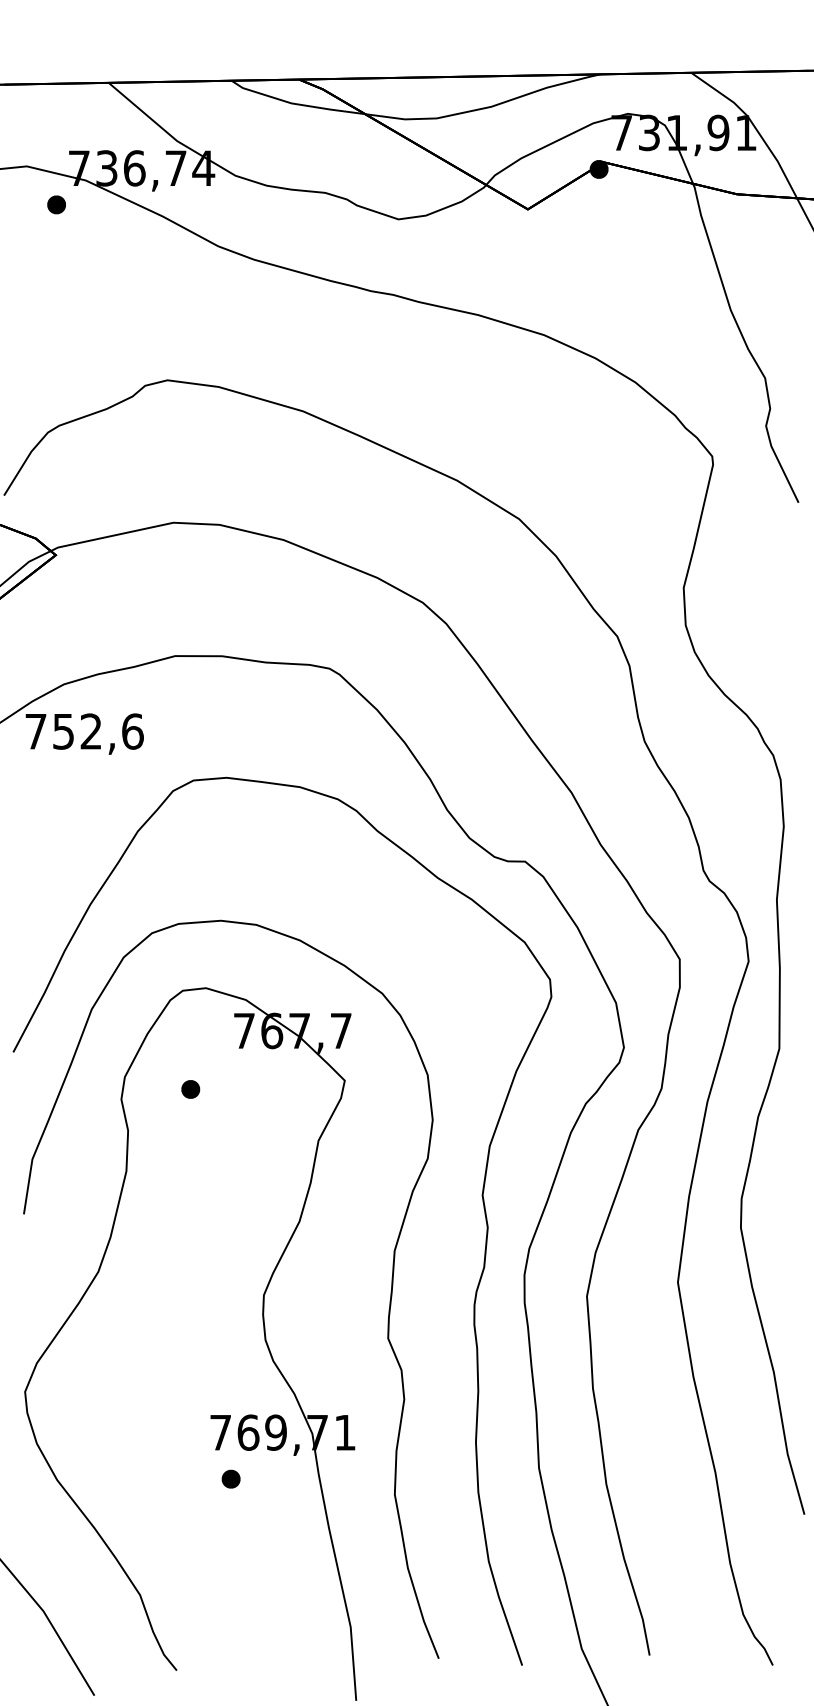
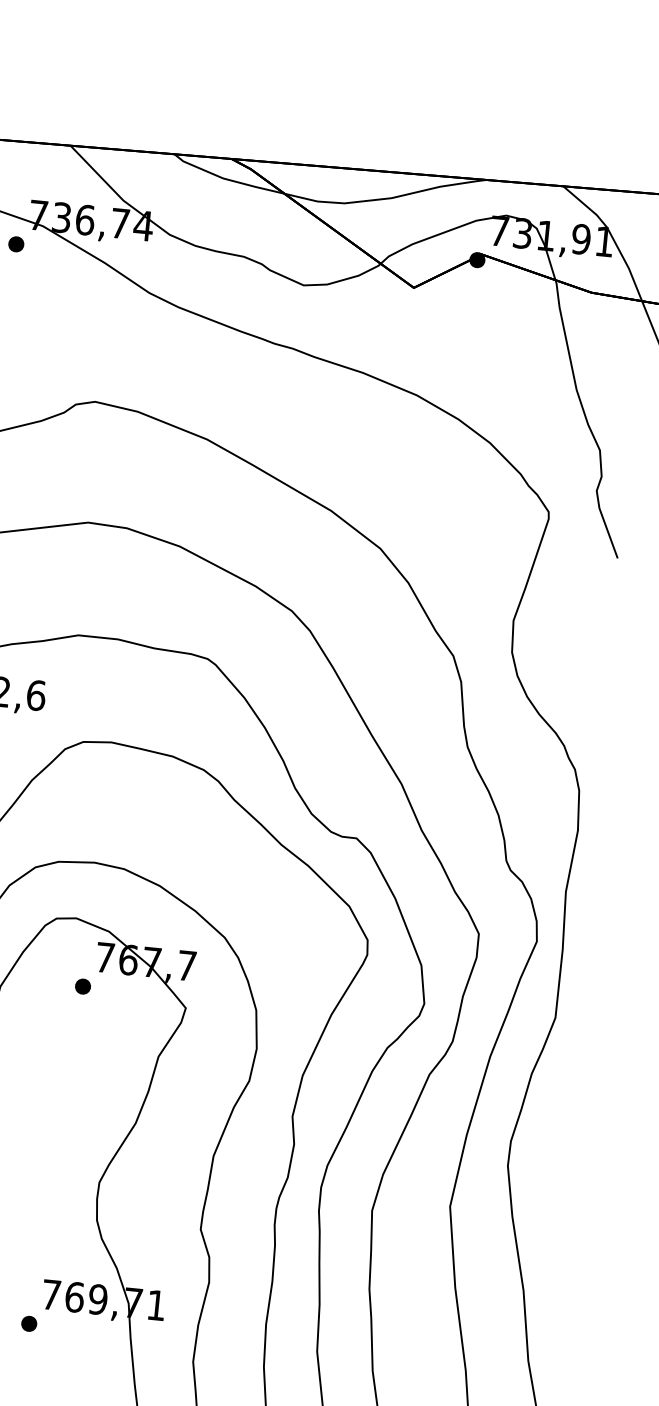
part: (190, 1089) -> (82, 986), moved
part: (230, 1478) -> (28, 1323), moved

